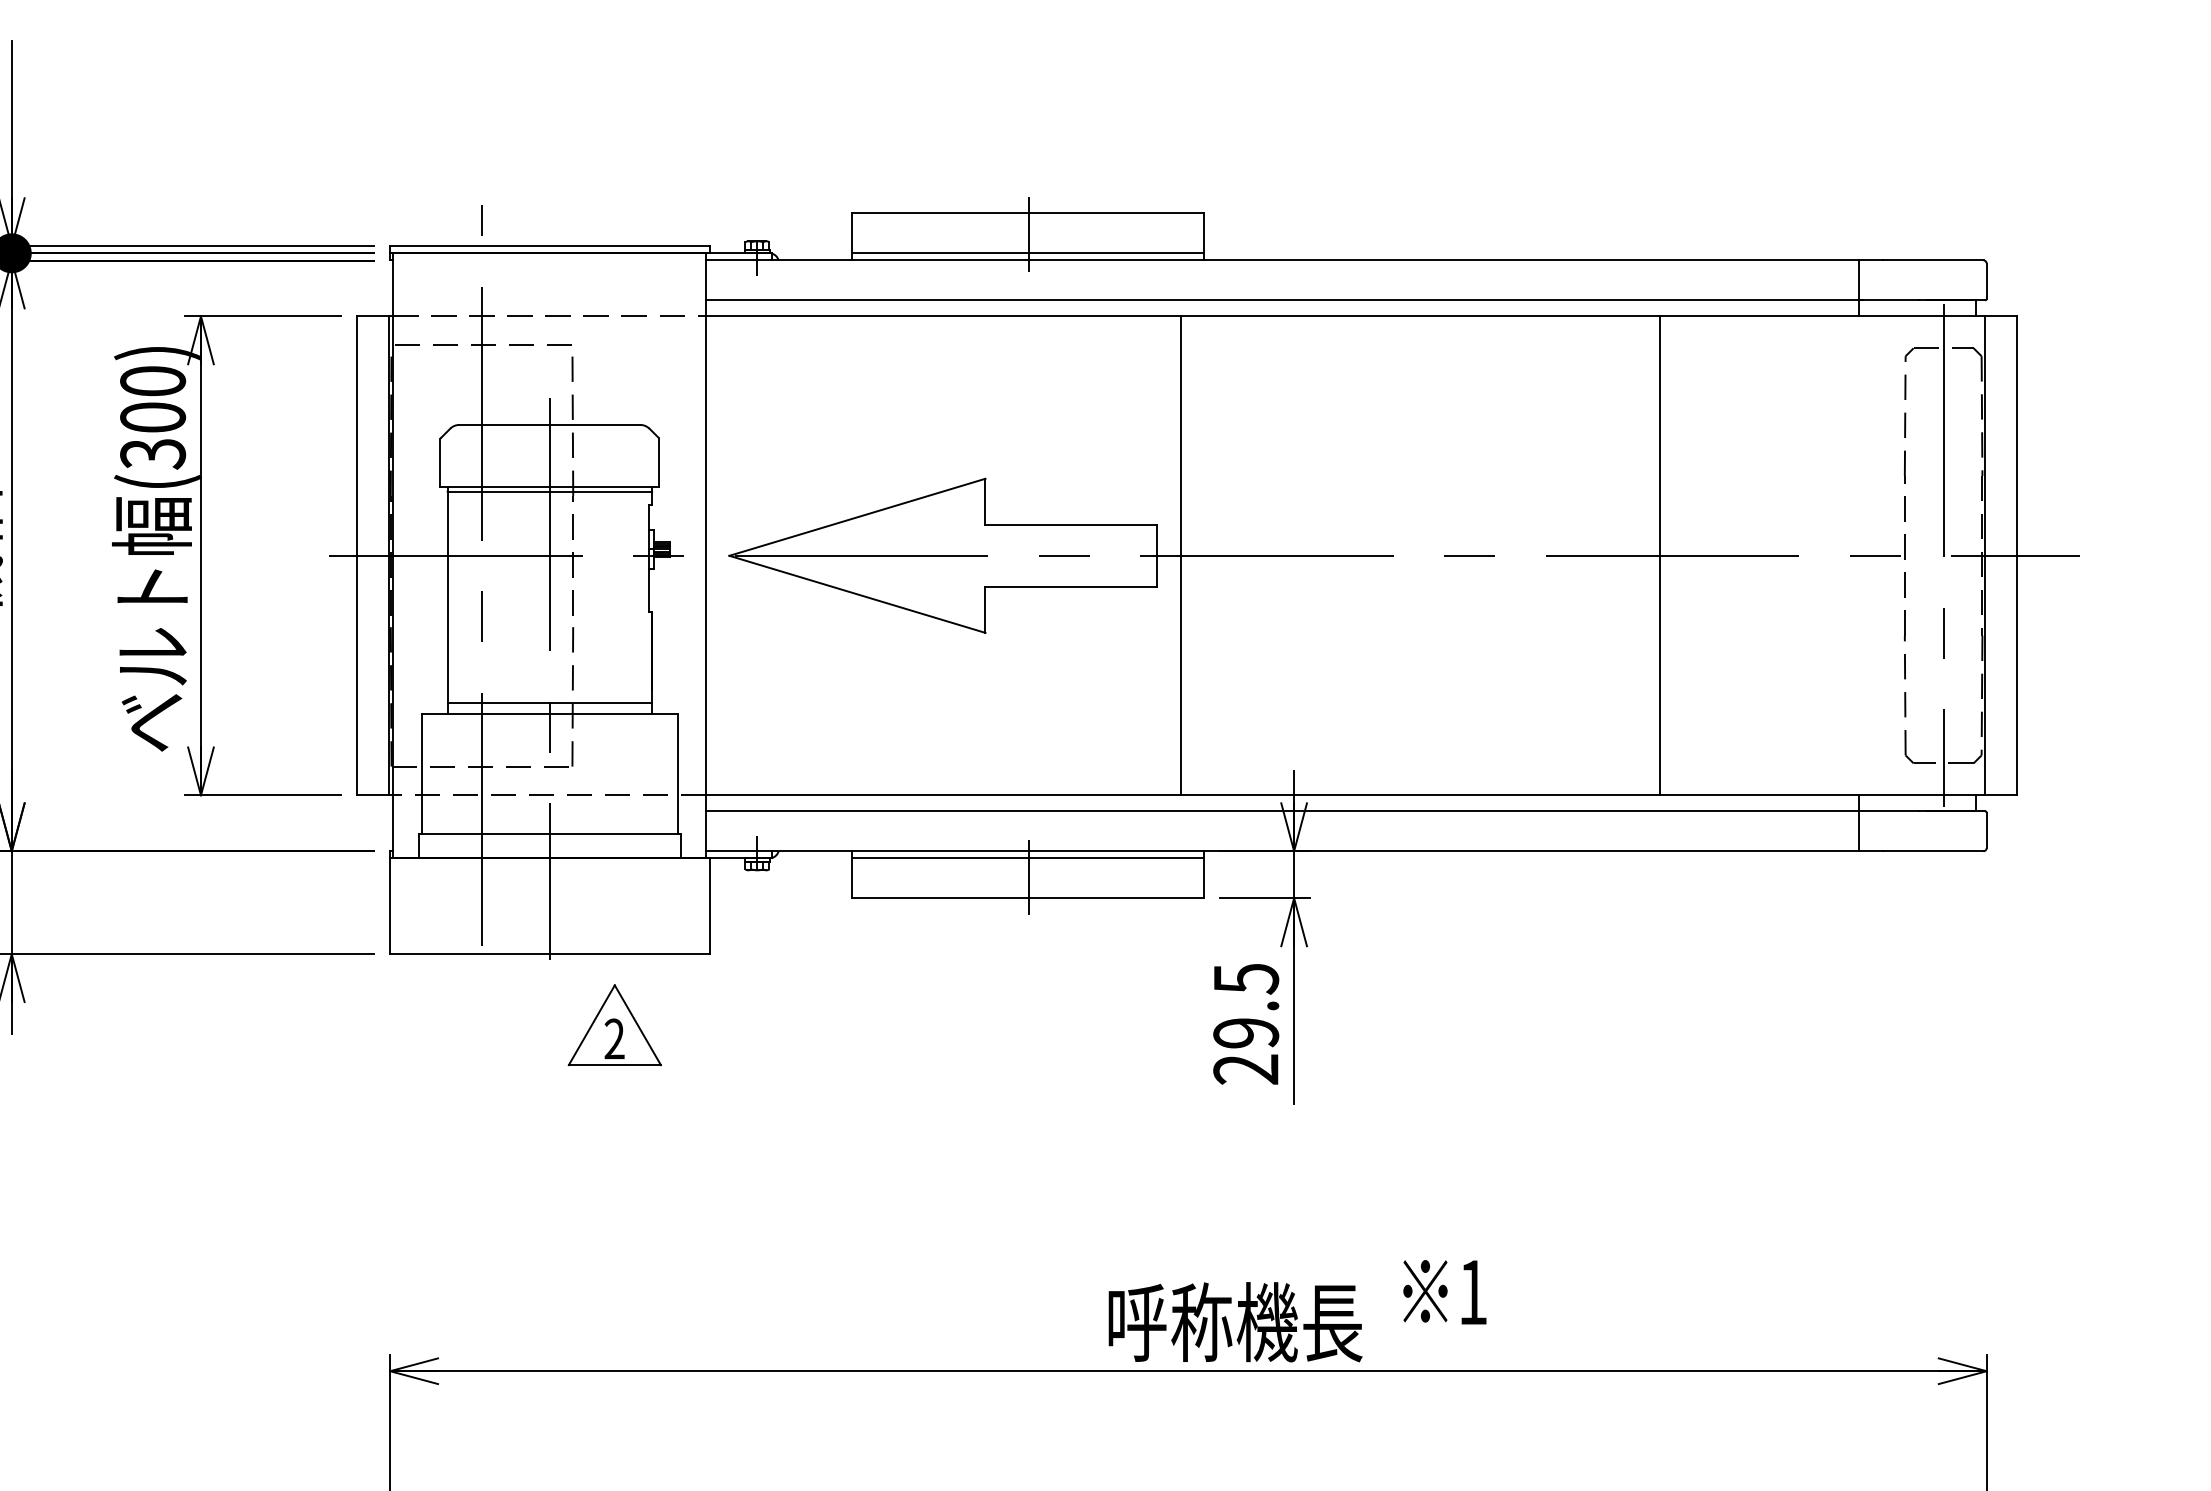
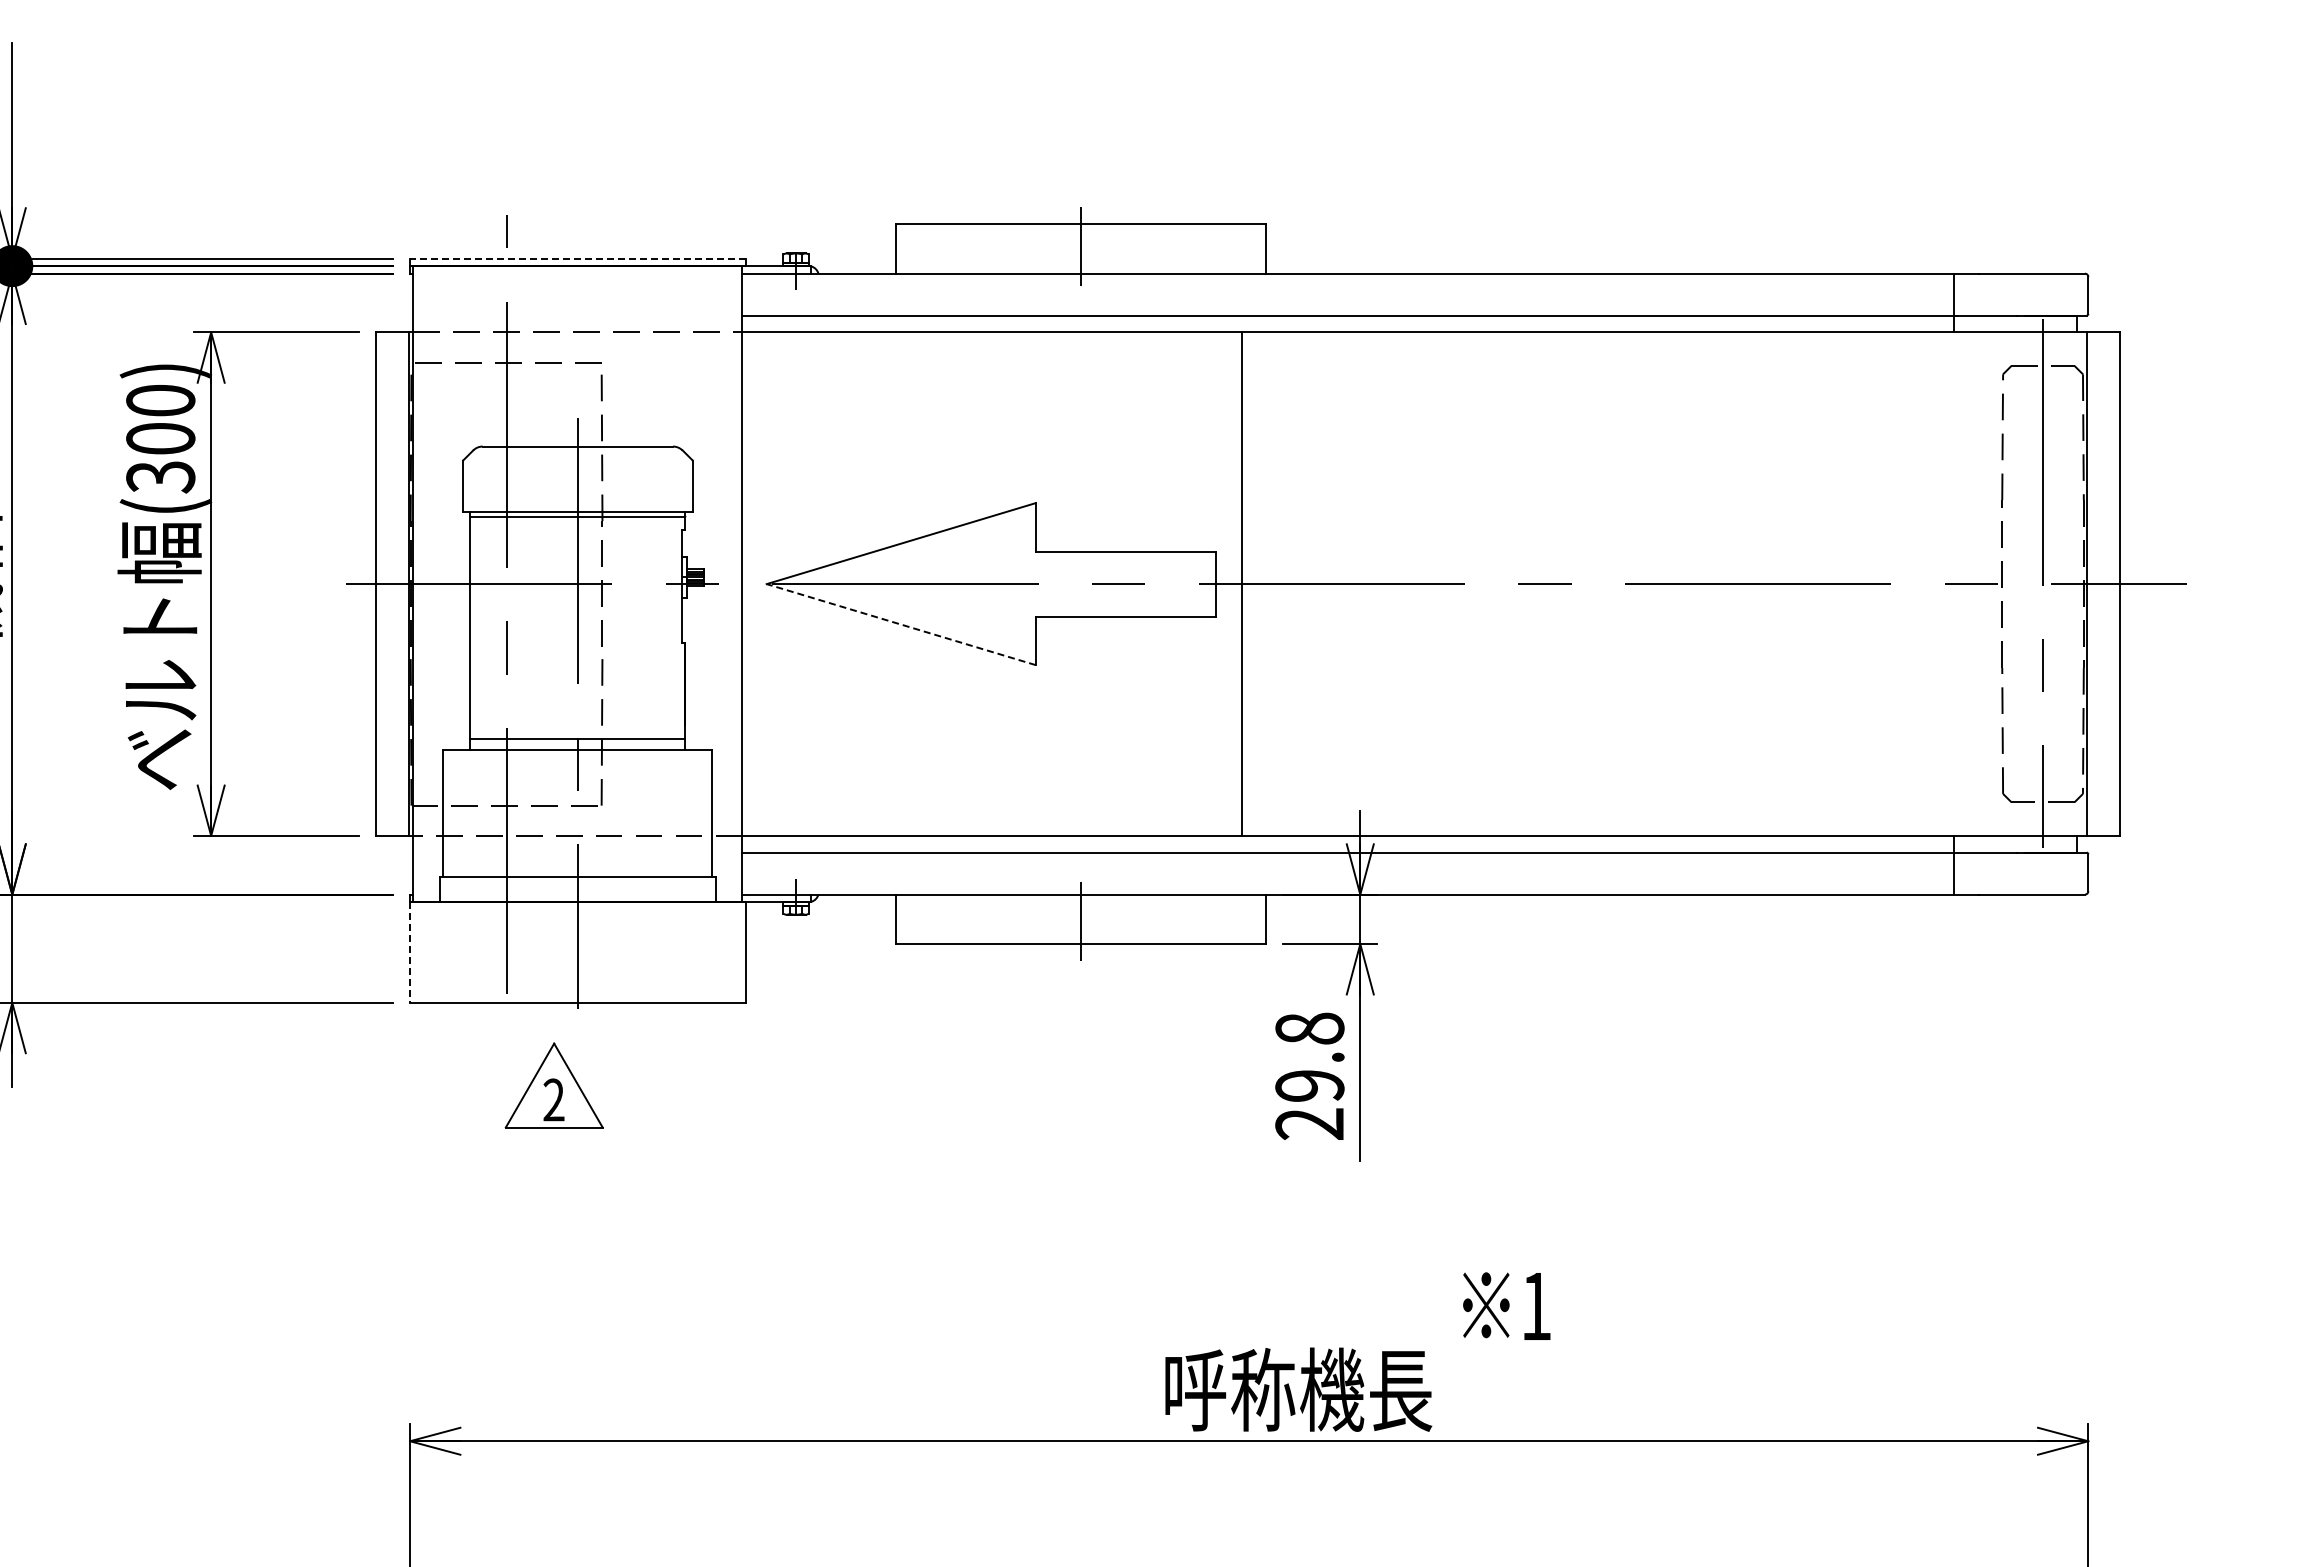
line: (549, 246) -> (577, 258), solid -> dashed
line: (1027, 253) -> (1080, 266), removed
line: (1660, 555) -> (1745, 583), removed
line: (857, 594) -> (901, 624), solid -> dashed
line: (1027, 858) -> (1080, 902), removed
line: (390, 907) -> (410, 953), solid -> dashed
text: (1245, 978) -> (1309, 1028), 29.5 -> 29.8
part: (614, 1025) -> (553, 1085), moved
text: (1444, 1291) -> (1506, 1305), moved

